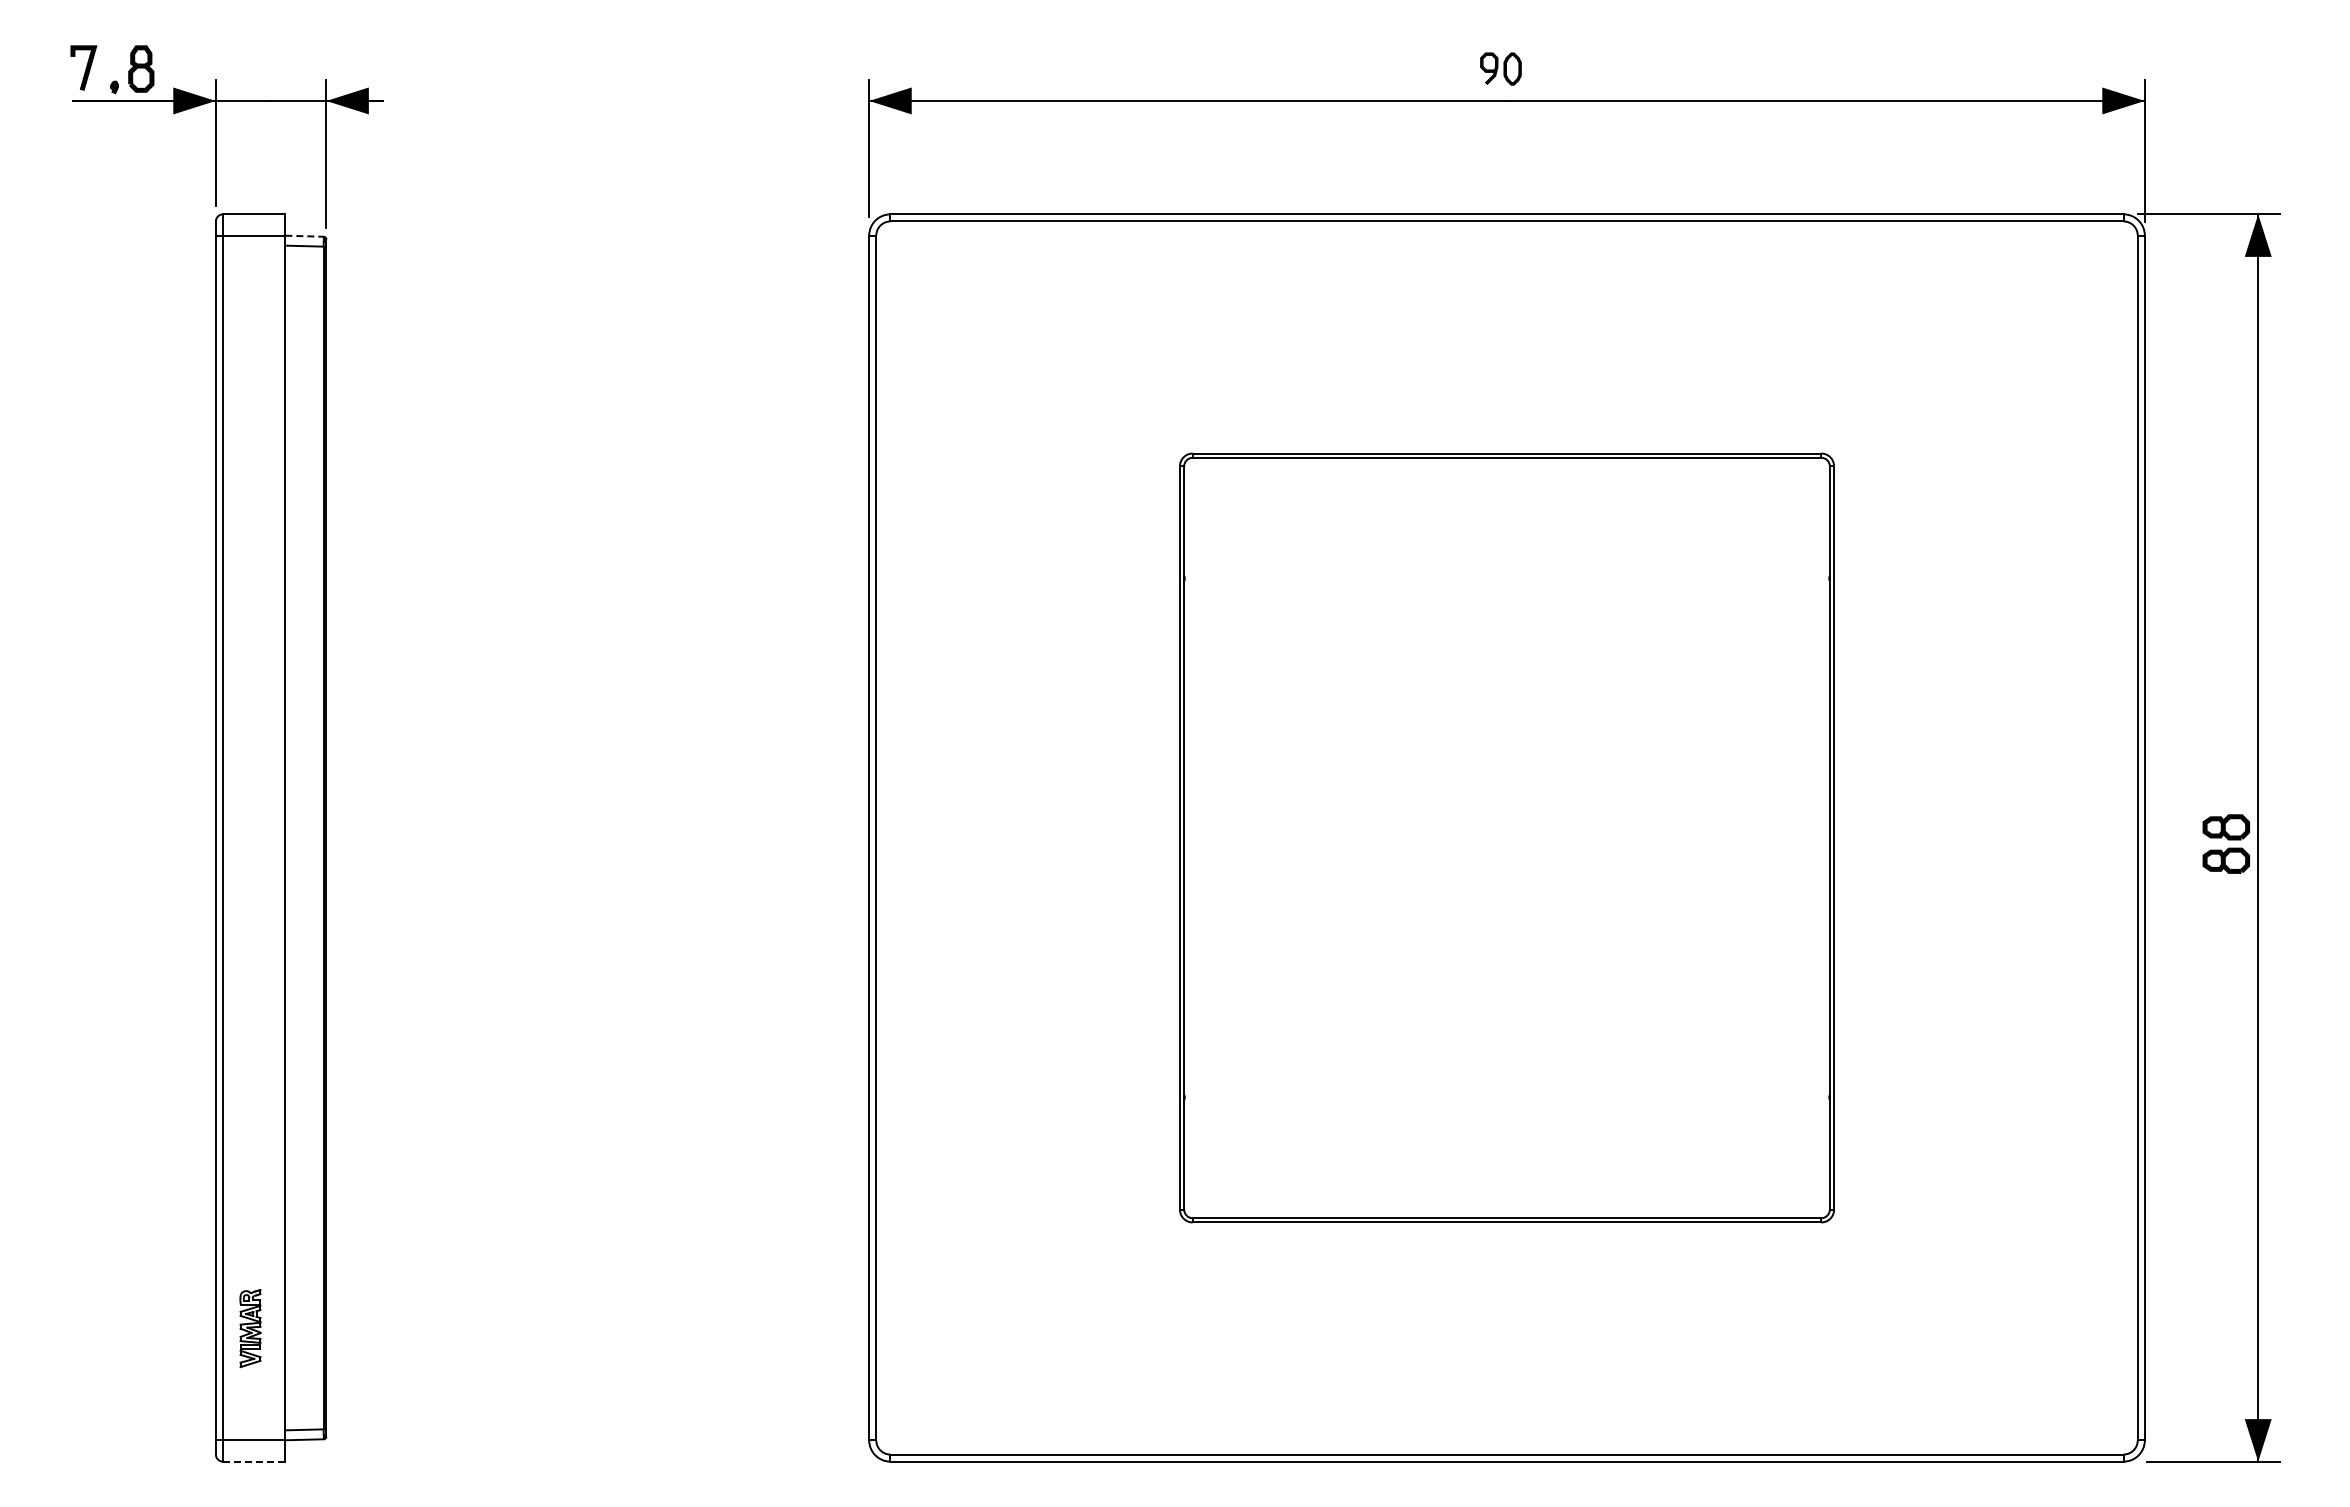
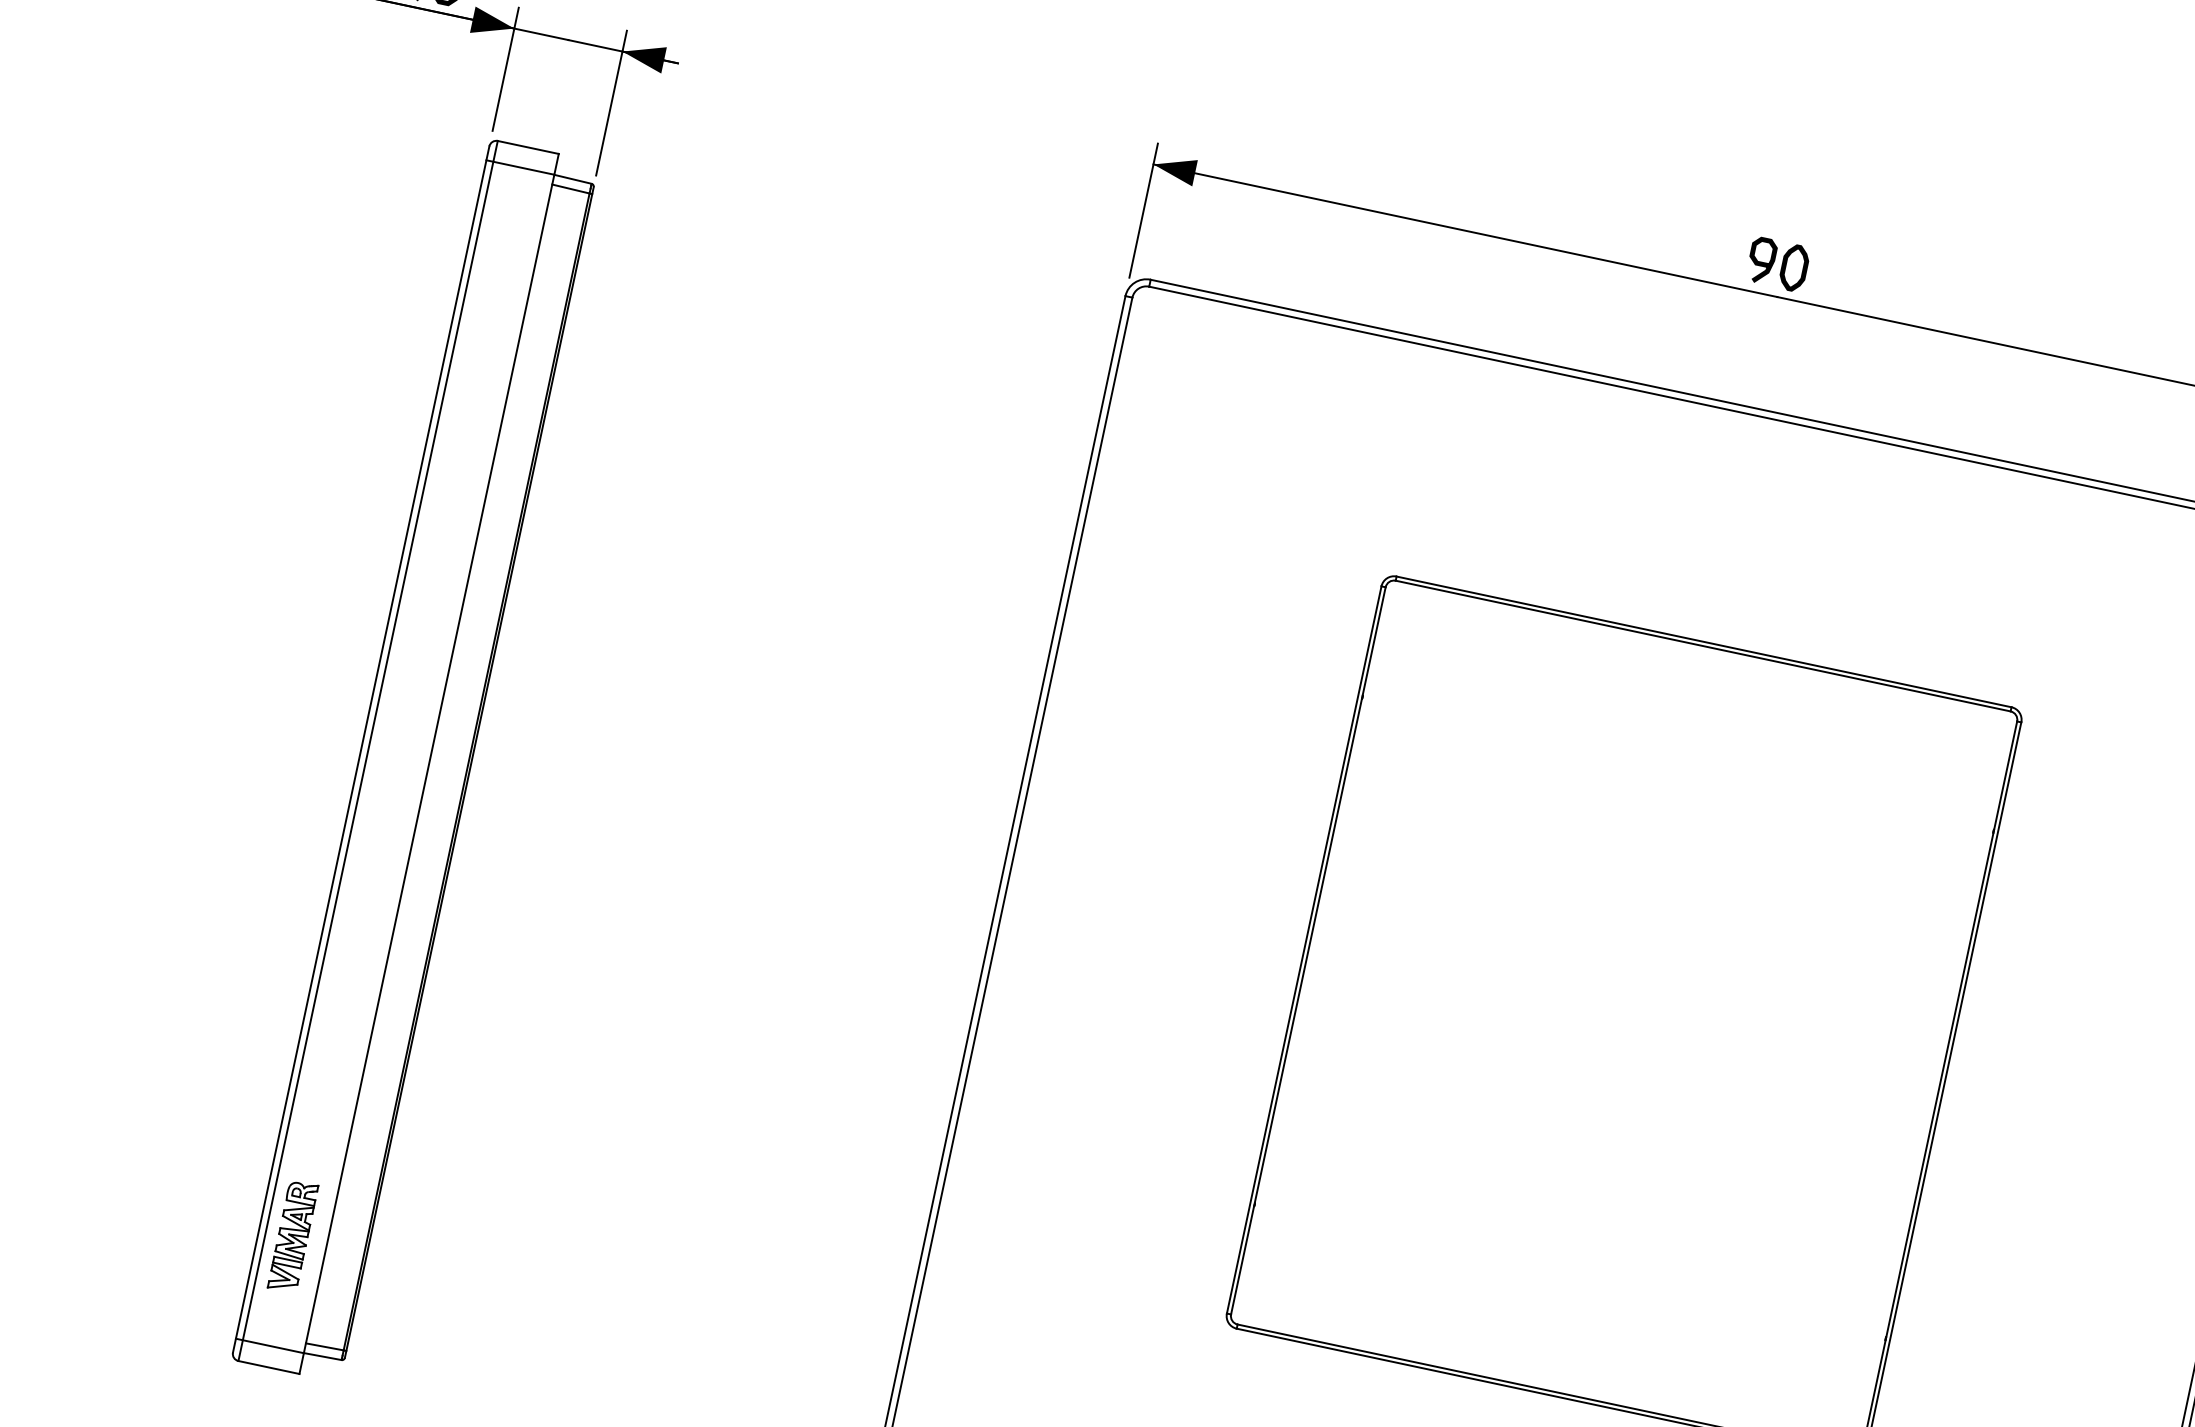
part: (1500, 68) -> (1777, 263), size x1.43
line: (304, 236) -> (572, 179), dashed -> solid
part: (250, 1328) -> (293, 1236), size x1.43
line: (254, 1461) -> (269, 1367), dashed -> solid

